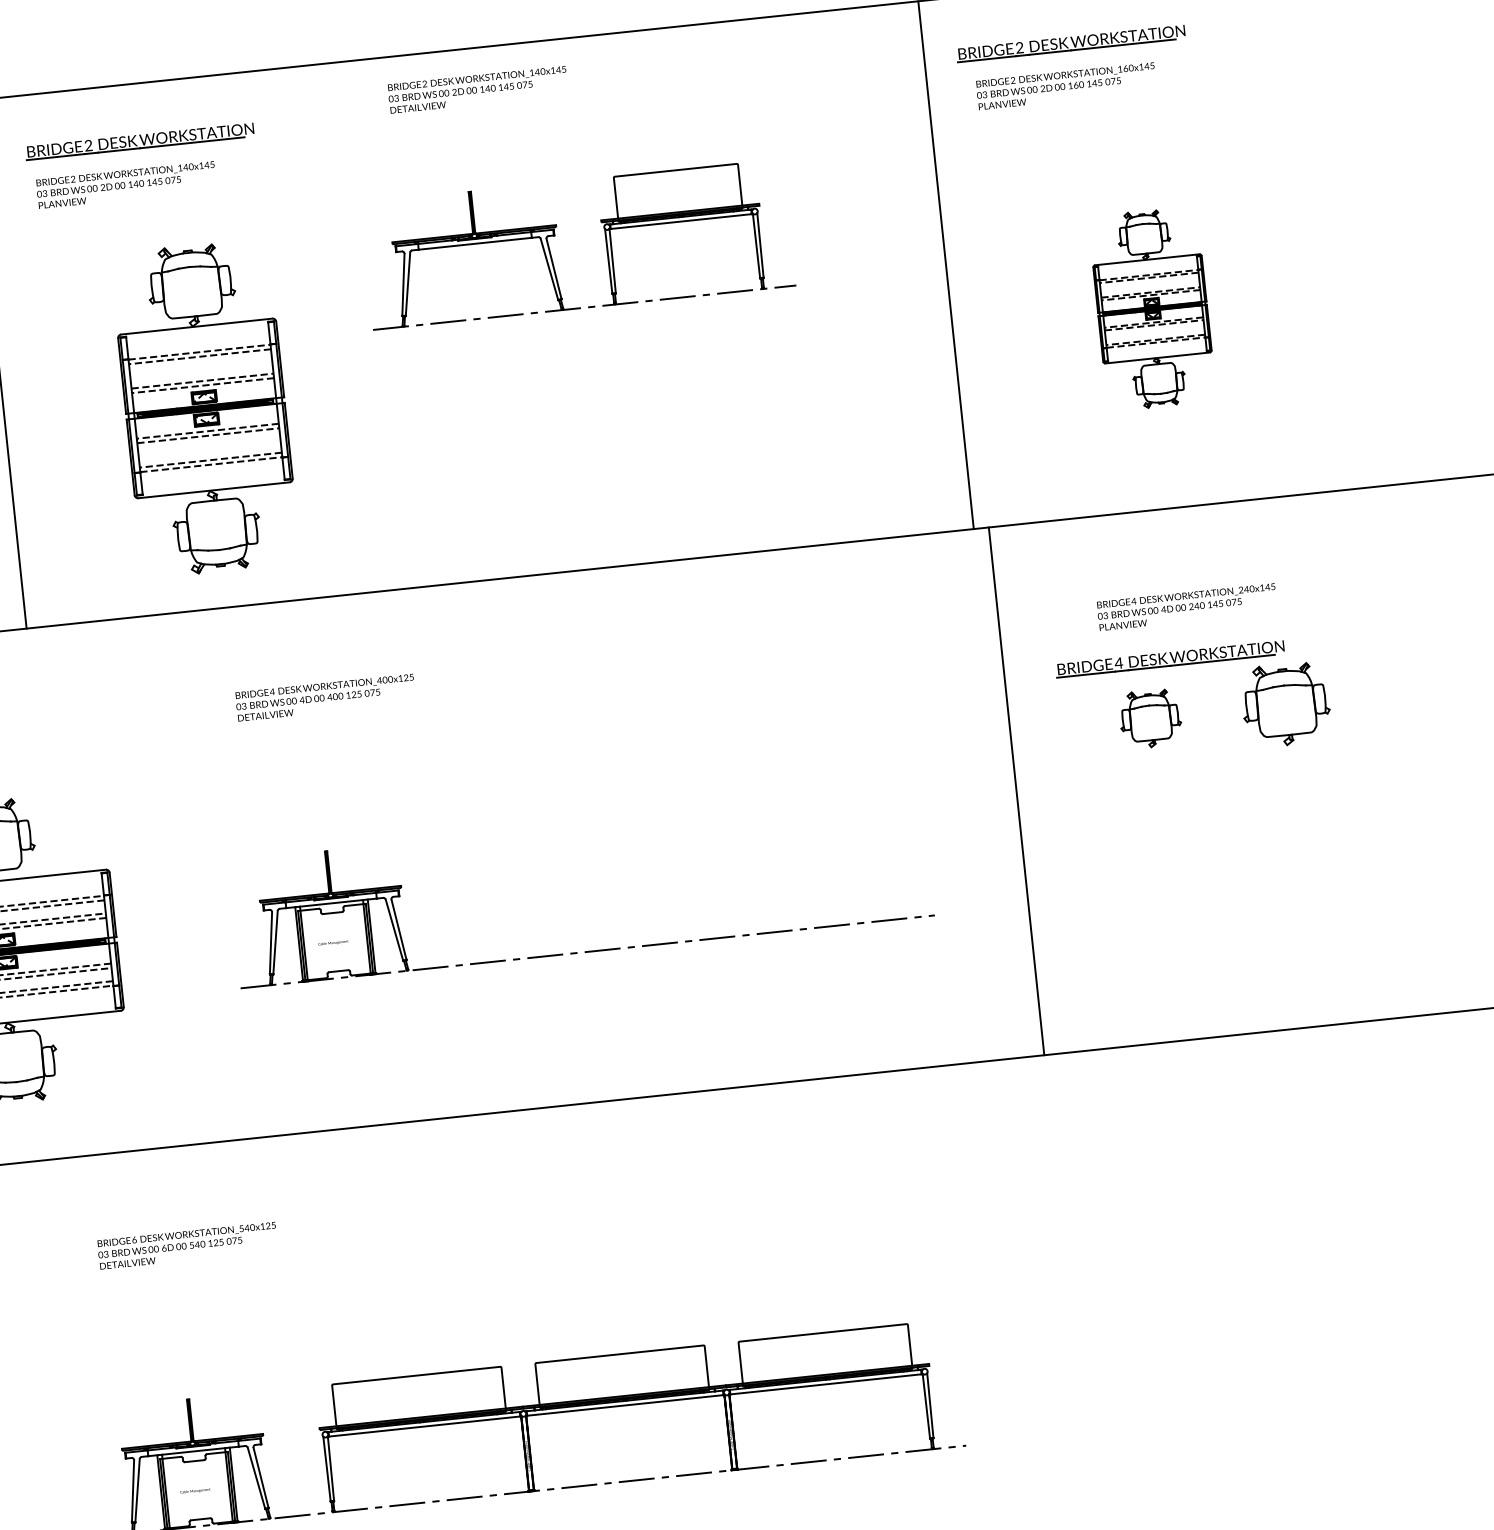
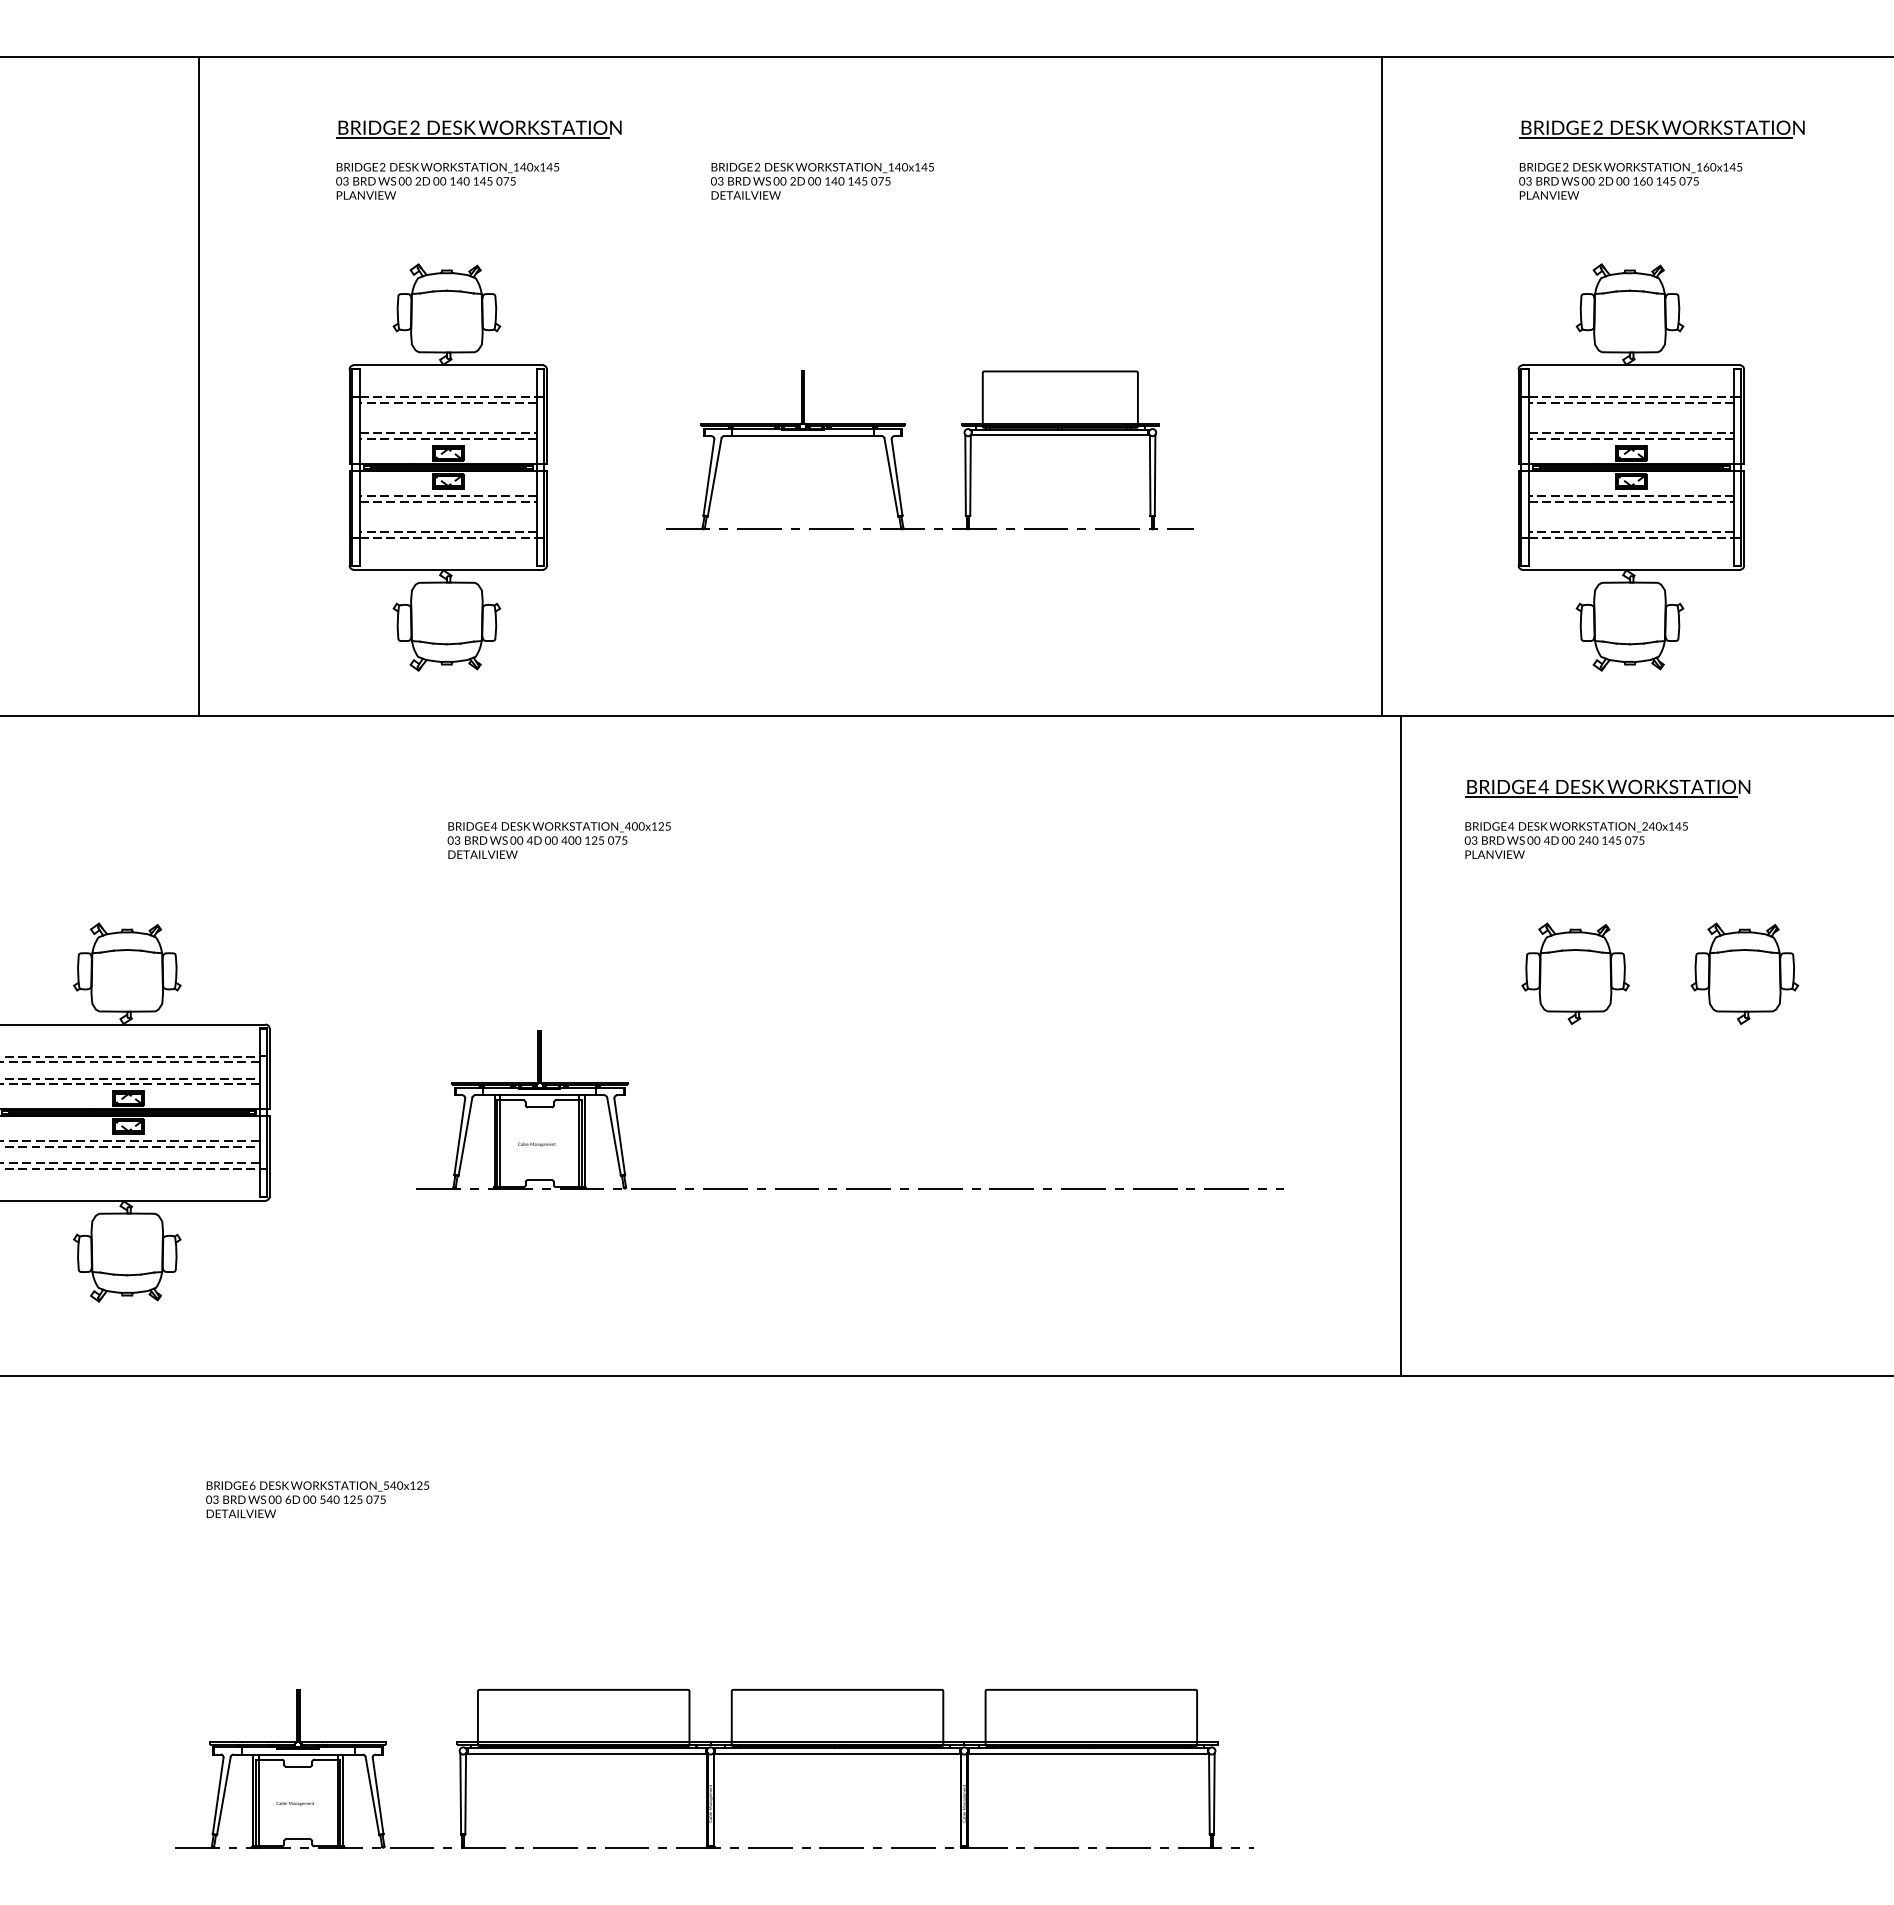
part: (1070, 43) -> (1661, 129), moved
text: (1066, 86) -> (1630, 181), moved
text: (478, 89) -> (822, 181), moved
part: (139, 141) -> (478, 129), moved
text: (126, 185) -> (447, 181), moved
part: (554, 235) -> (902, 436), moved
part: (1151, 308) -> (1630, 467), size x1.67
text: (1186, 607) -> (1575, 840), moved
part: (1170, 659) -> (1607, 788), moved
part: (1150, 718) -> (1575, 973), size x1.43

